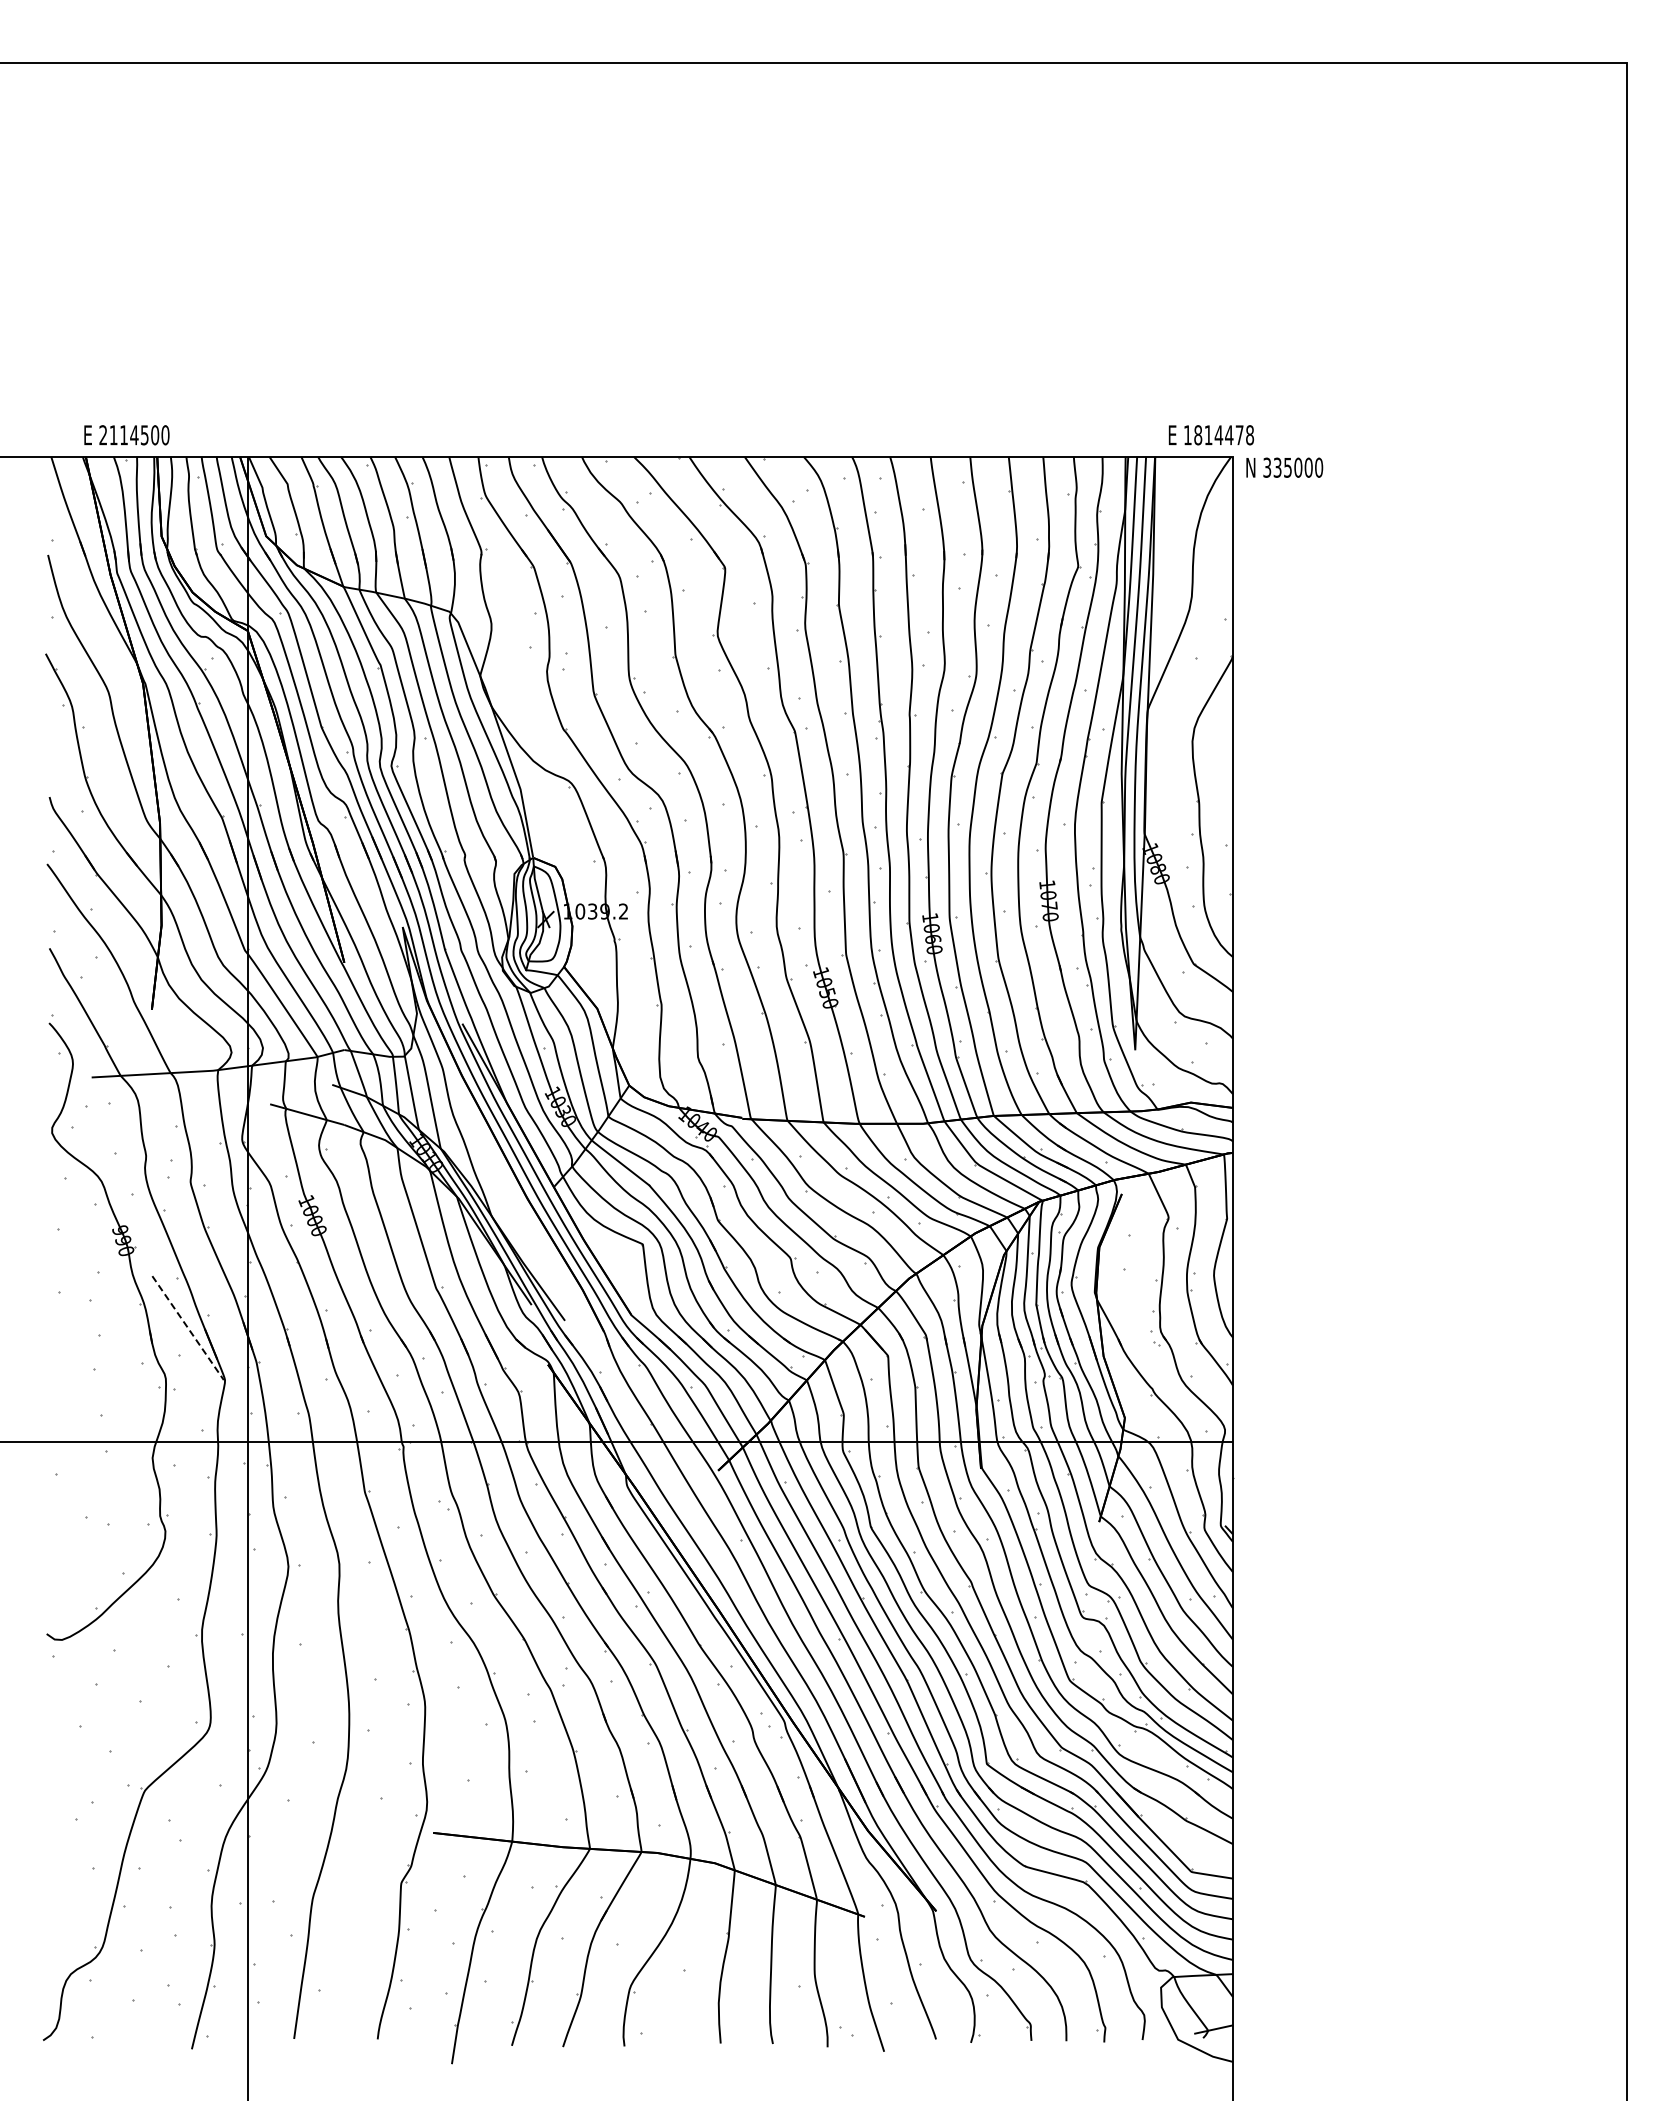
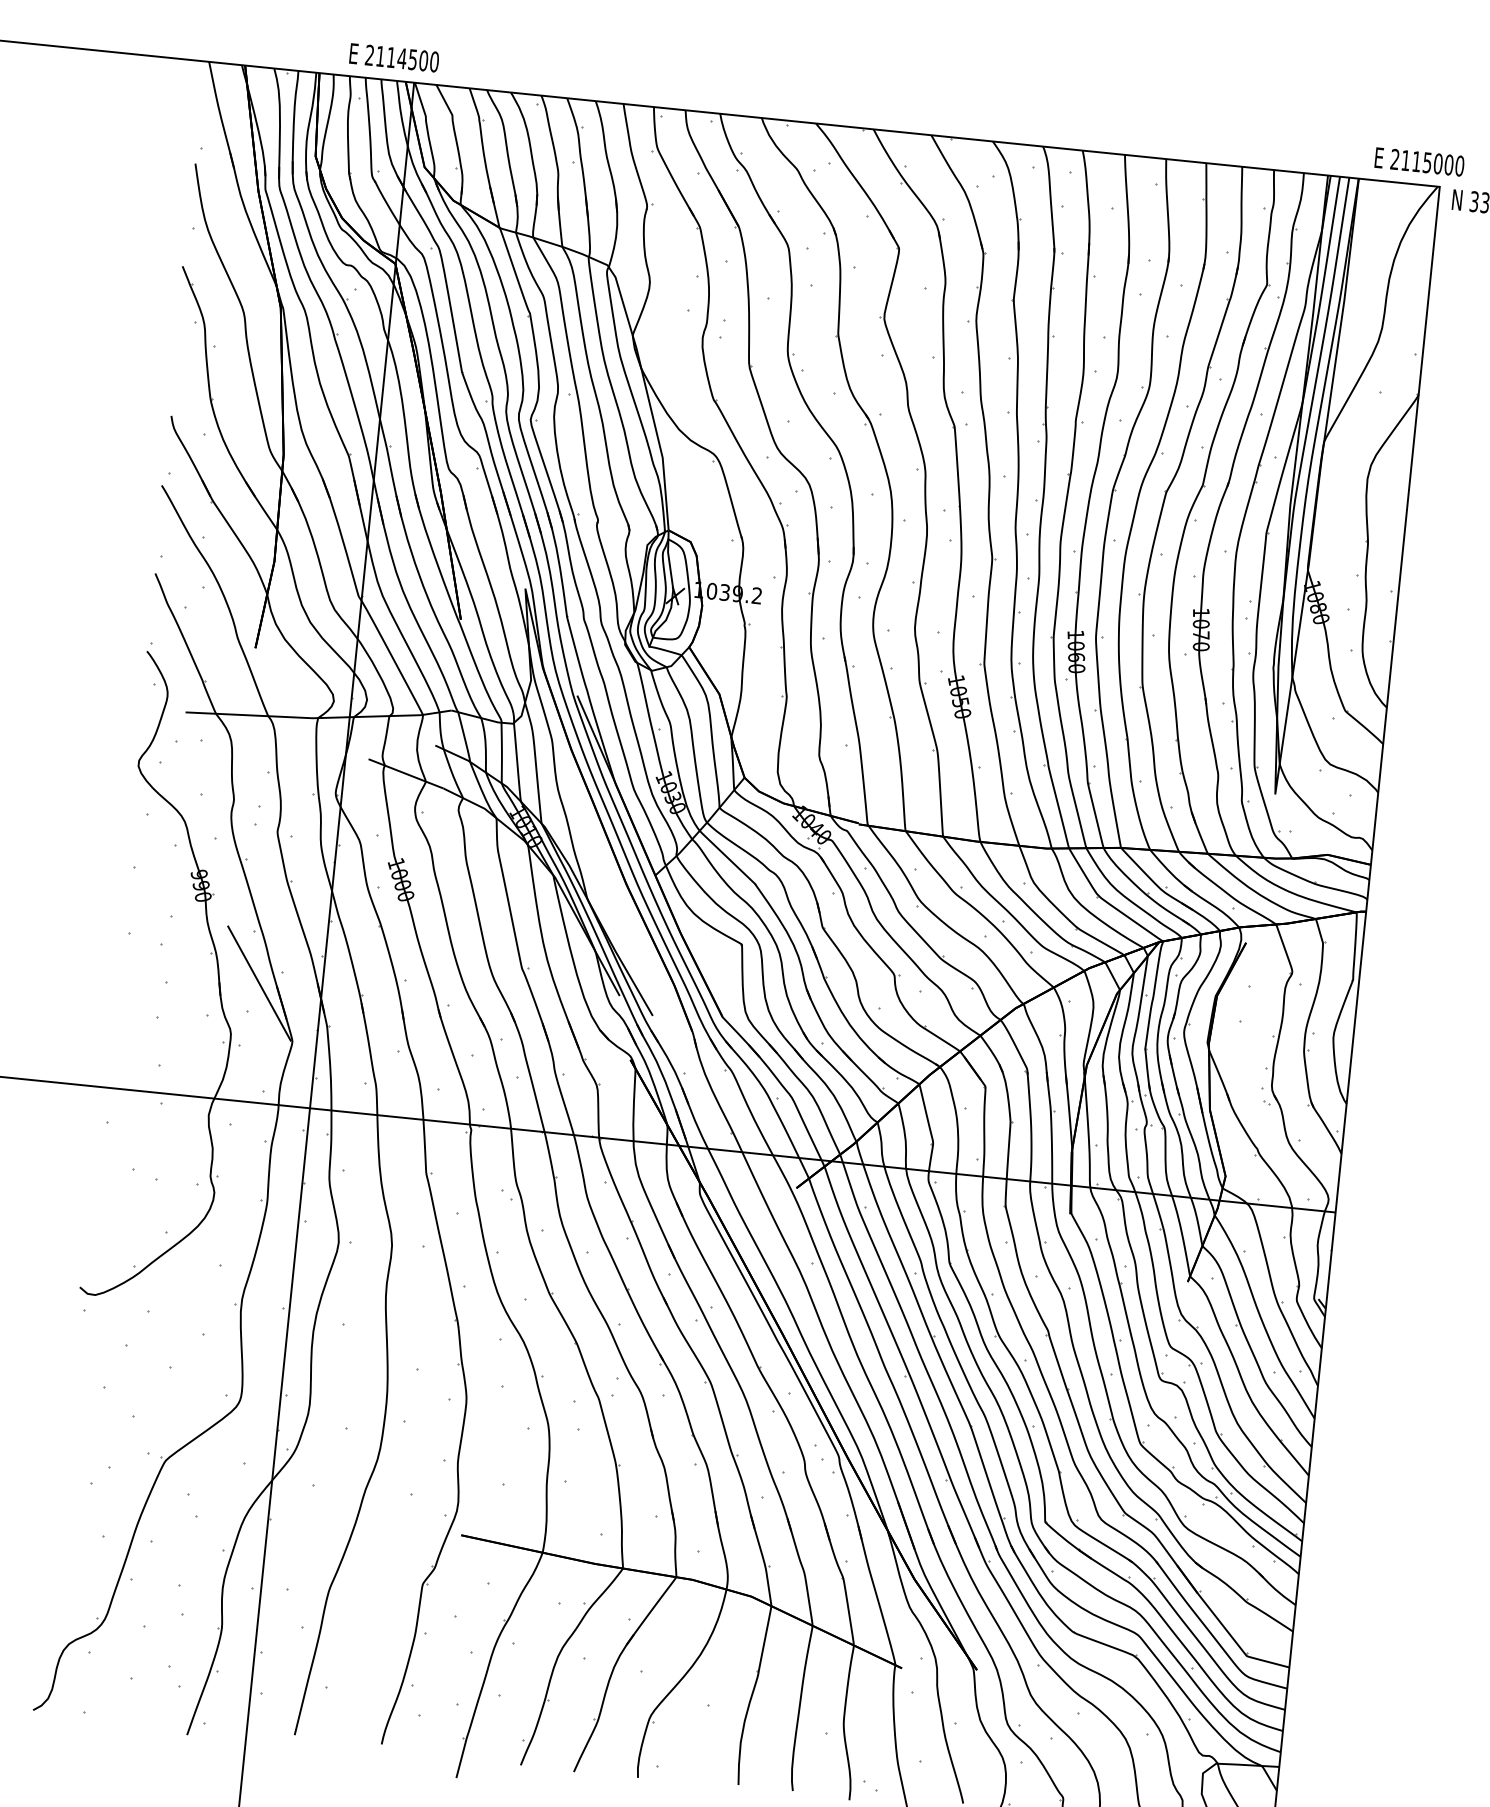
text: (126, 435) -> (393, 58), moved
text: (1219, 435) -> (1428, 163), 1814478 -> 2115000
line: (188, 1328) -> (259, 984), dashed -> solid

